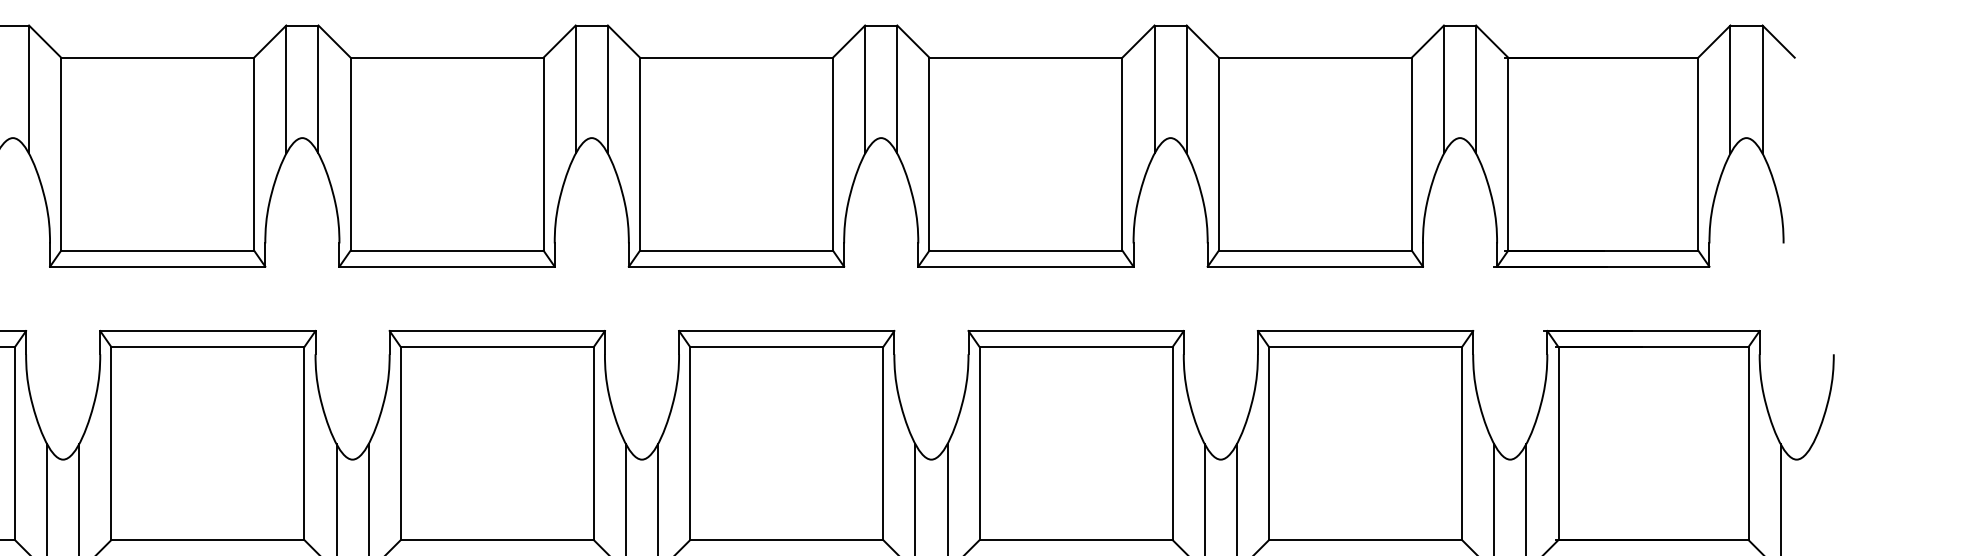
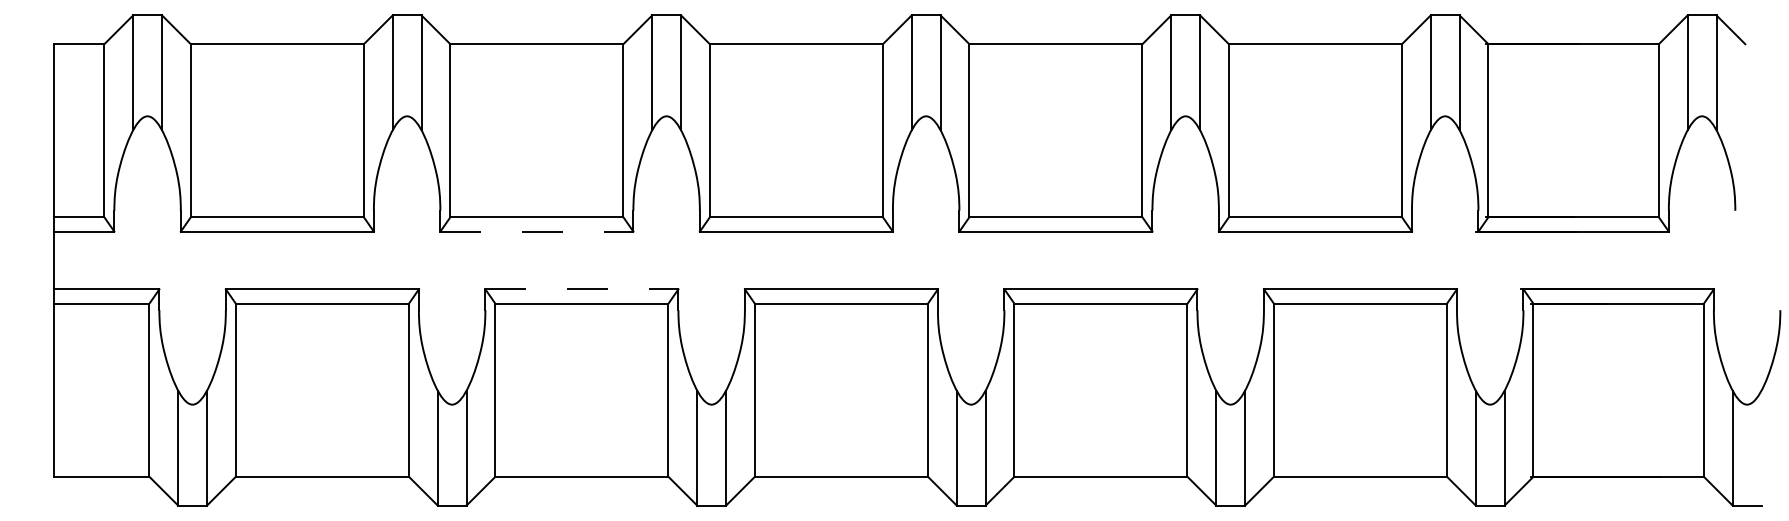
line: (446, 266) -> (536, 231), solid -> dashed
line: (496, 331) -> (581, 289), solid -> dashed

